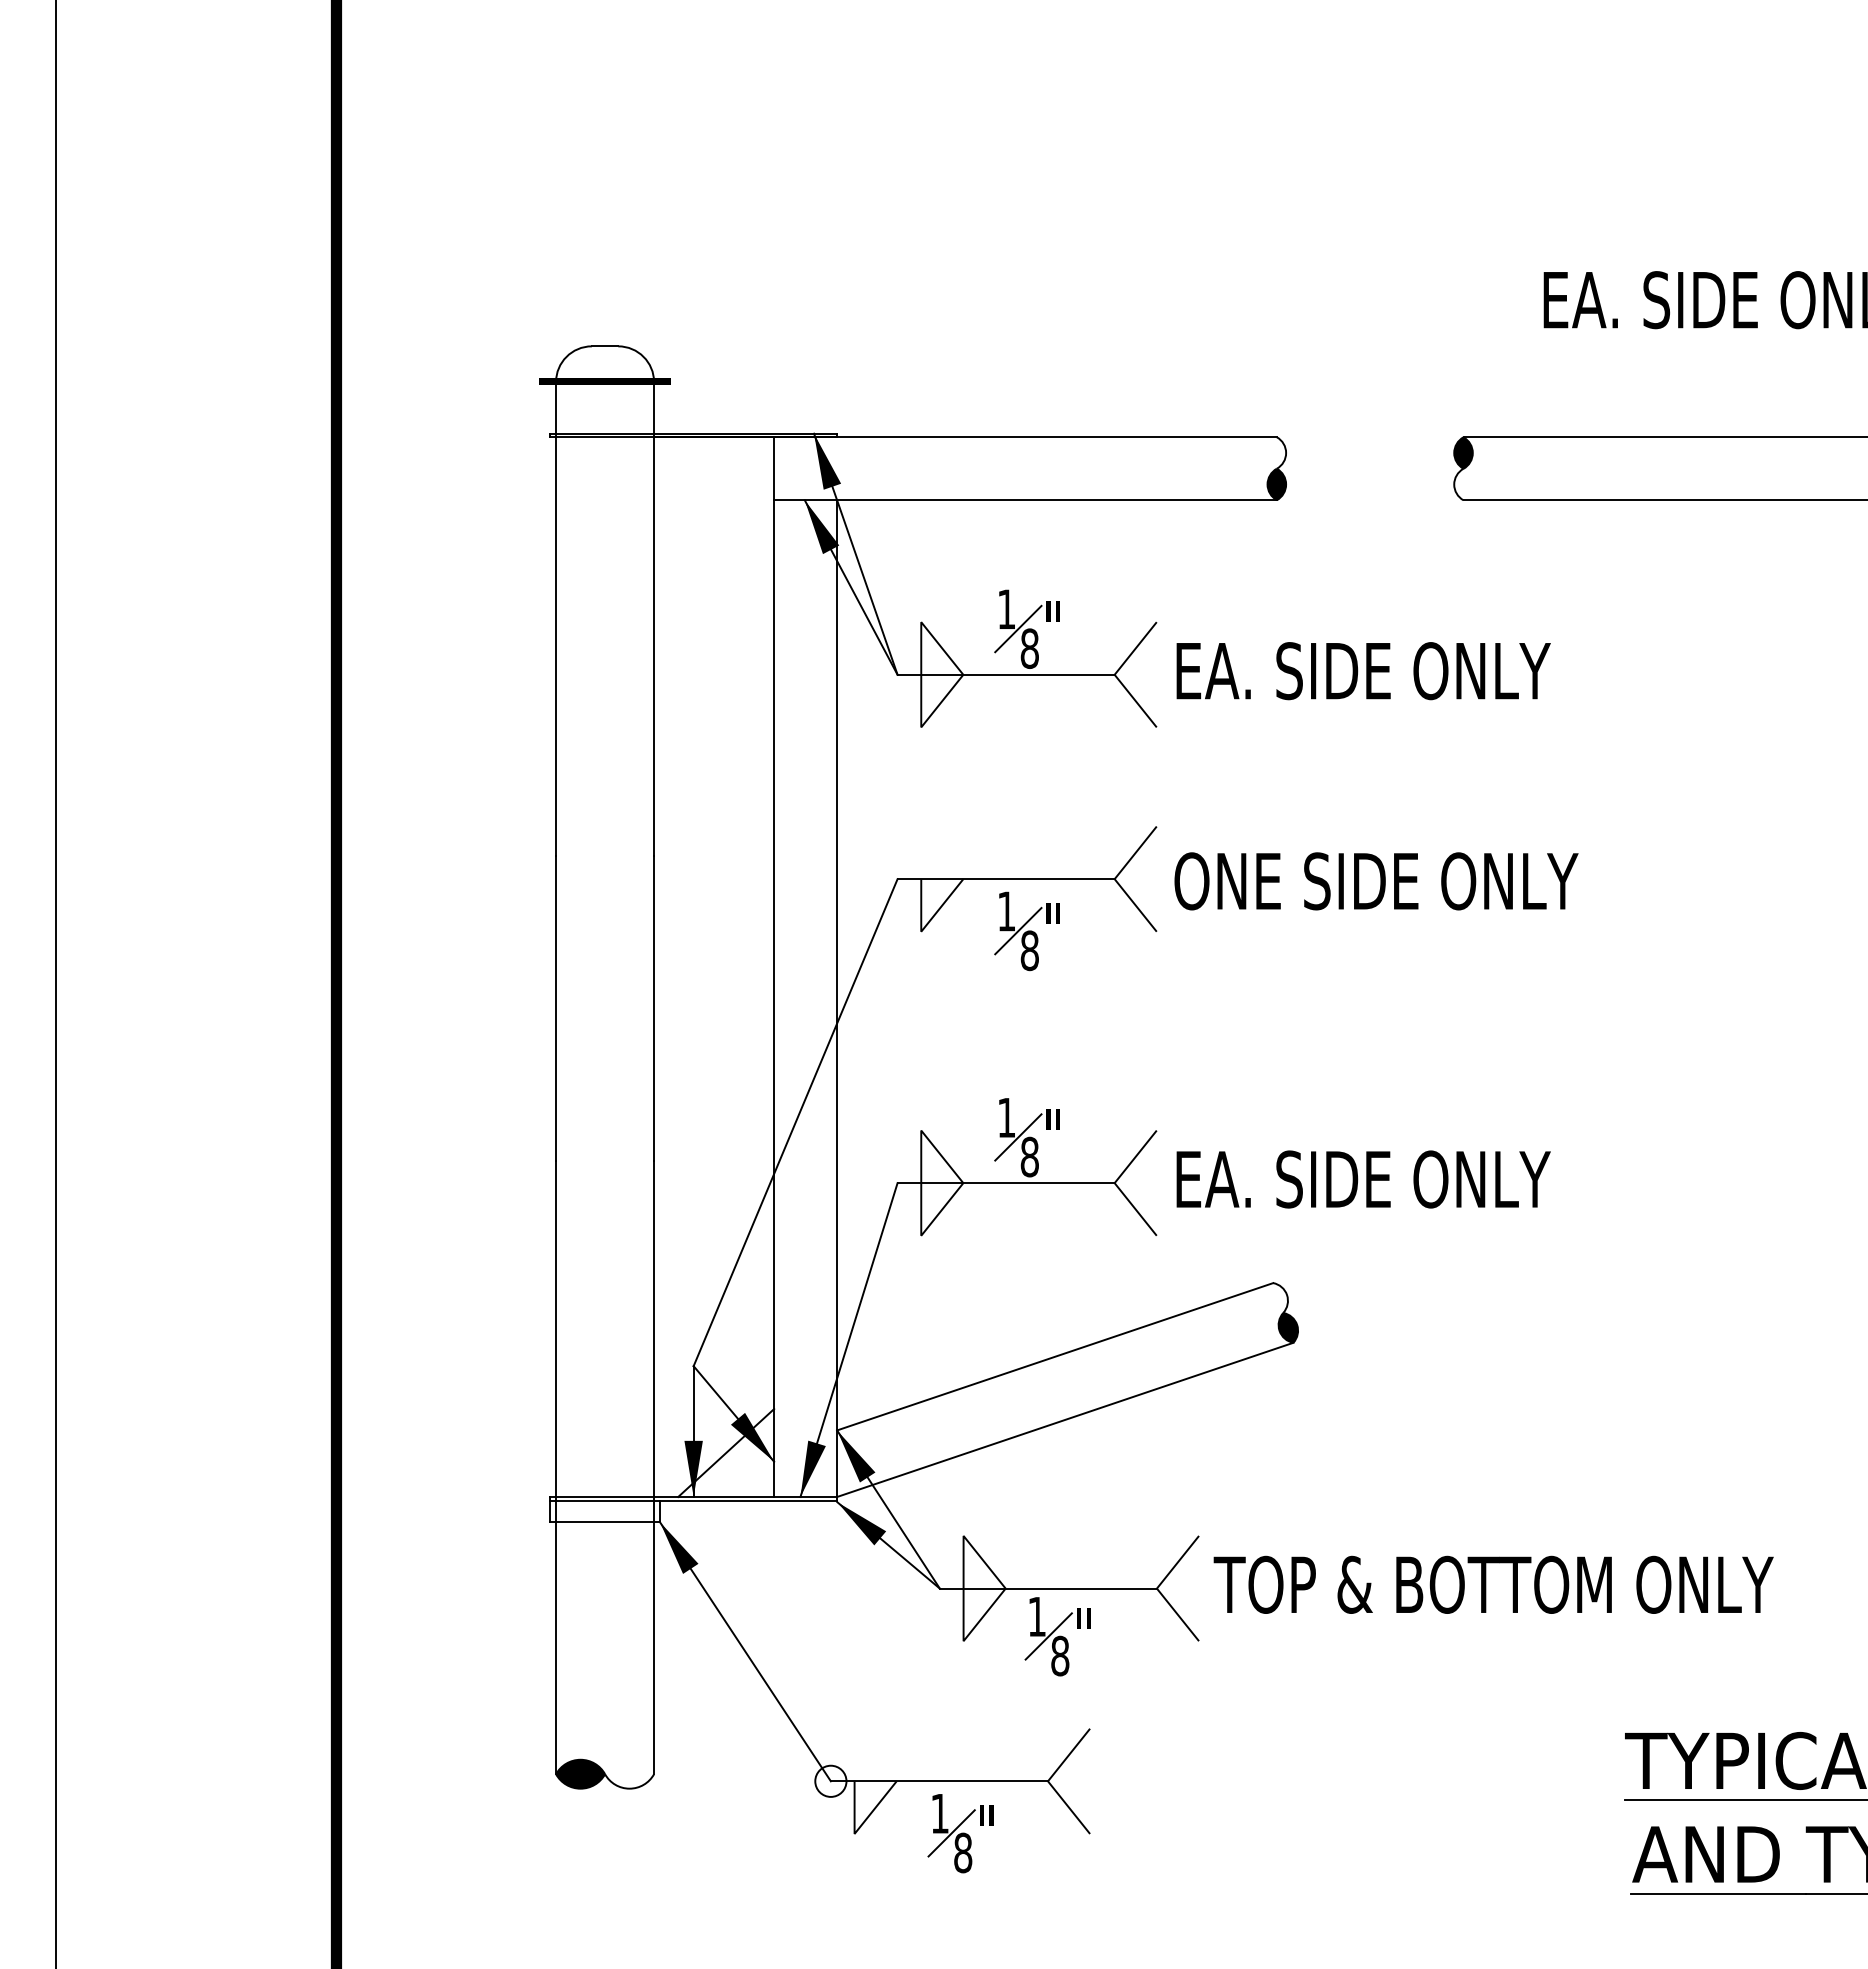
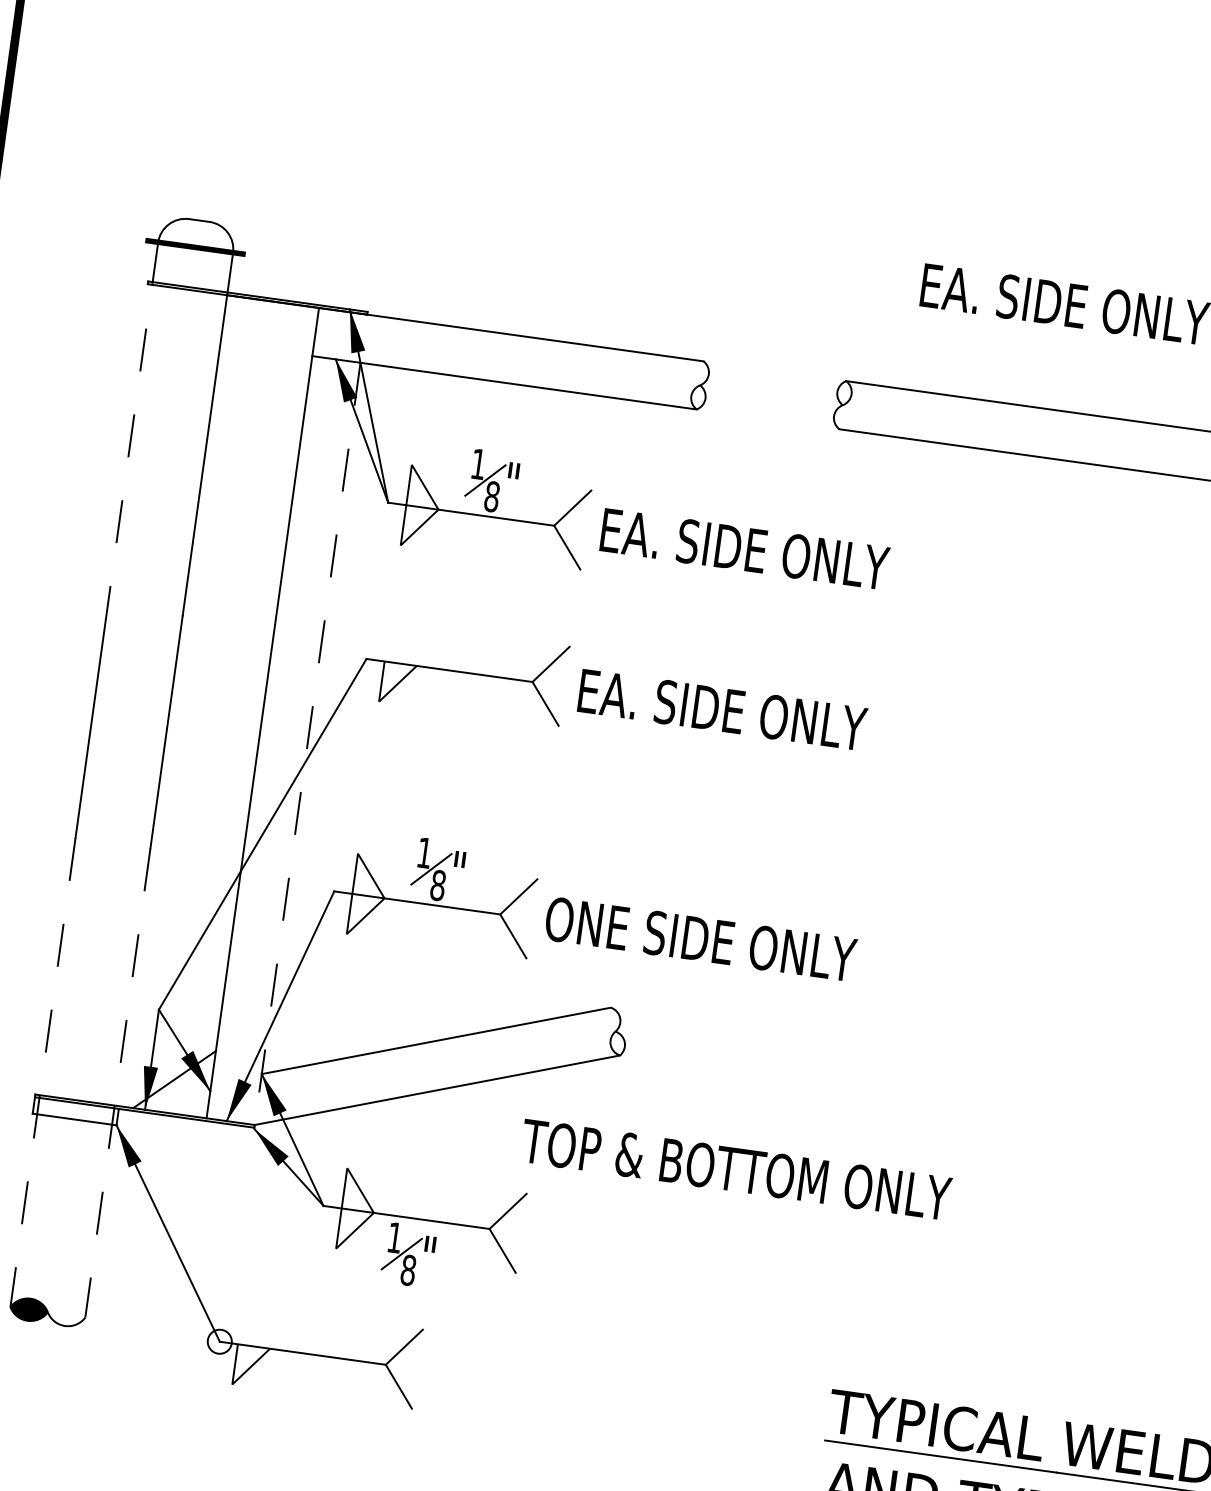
fill: (1463, 452) -> (844, 392), removed
fill: (1276, 484) -> (698, 397), removed
line: (556, 619) -> (133, 424), solid -> dashed
text: (1376, 881) -> (732, 711), ONE SIDE ONLY -> EA. SIDE ONLY
part: (1026, 931) -> (459, 712), removed
line: (837, 999) -> (307, 744), solid -> dashed
text: (1376, 1179) -> (700, 939), EA. SIDE ONLY -> ONE SIDE ONLY
fill: (1288, 1327) -> (617, 1043), removed
line: (556, 1467) -> (43, 1072), solid -> dashed
line: (654, 1467) -> (118, 1083), solid -> dashed
text: (1493, 1584) -> (735, 1169), moved
part: (960, 1833) -> (313, 1395), removed

